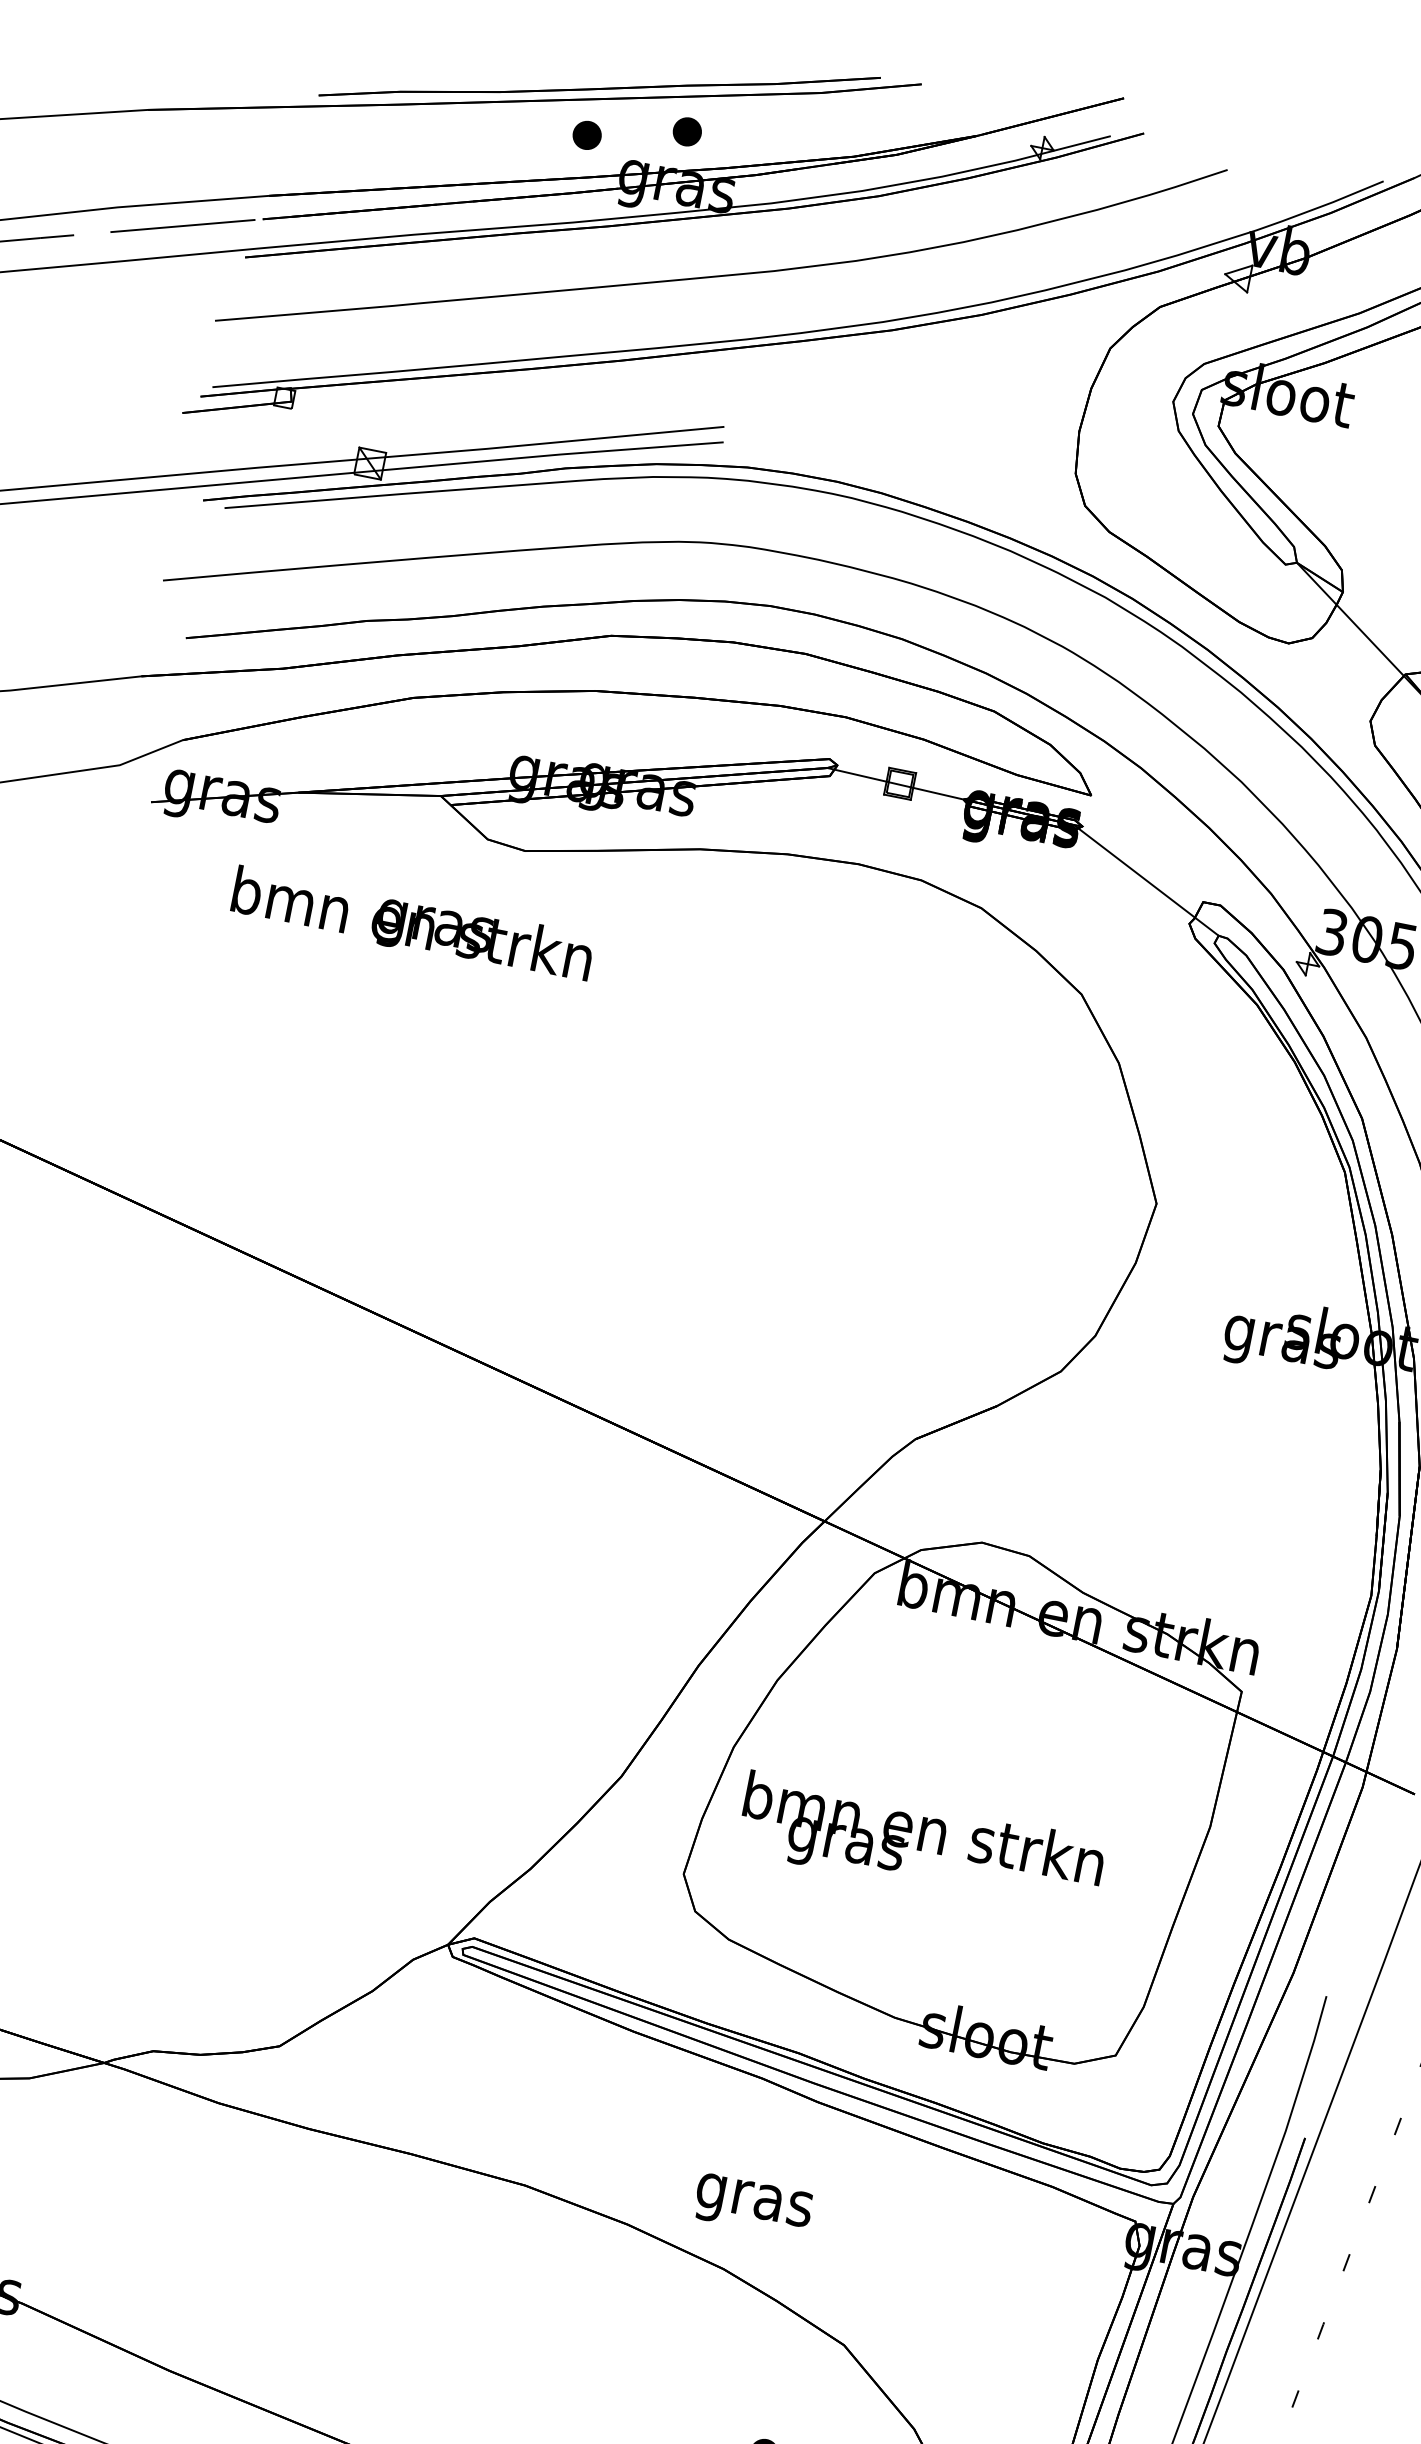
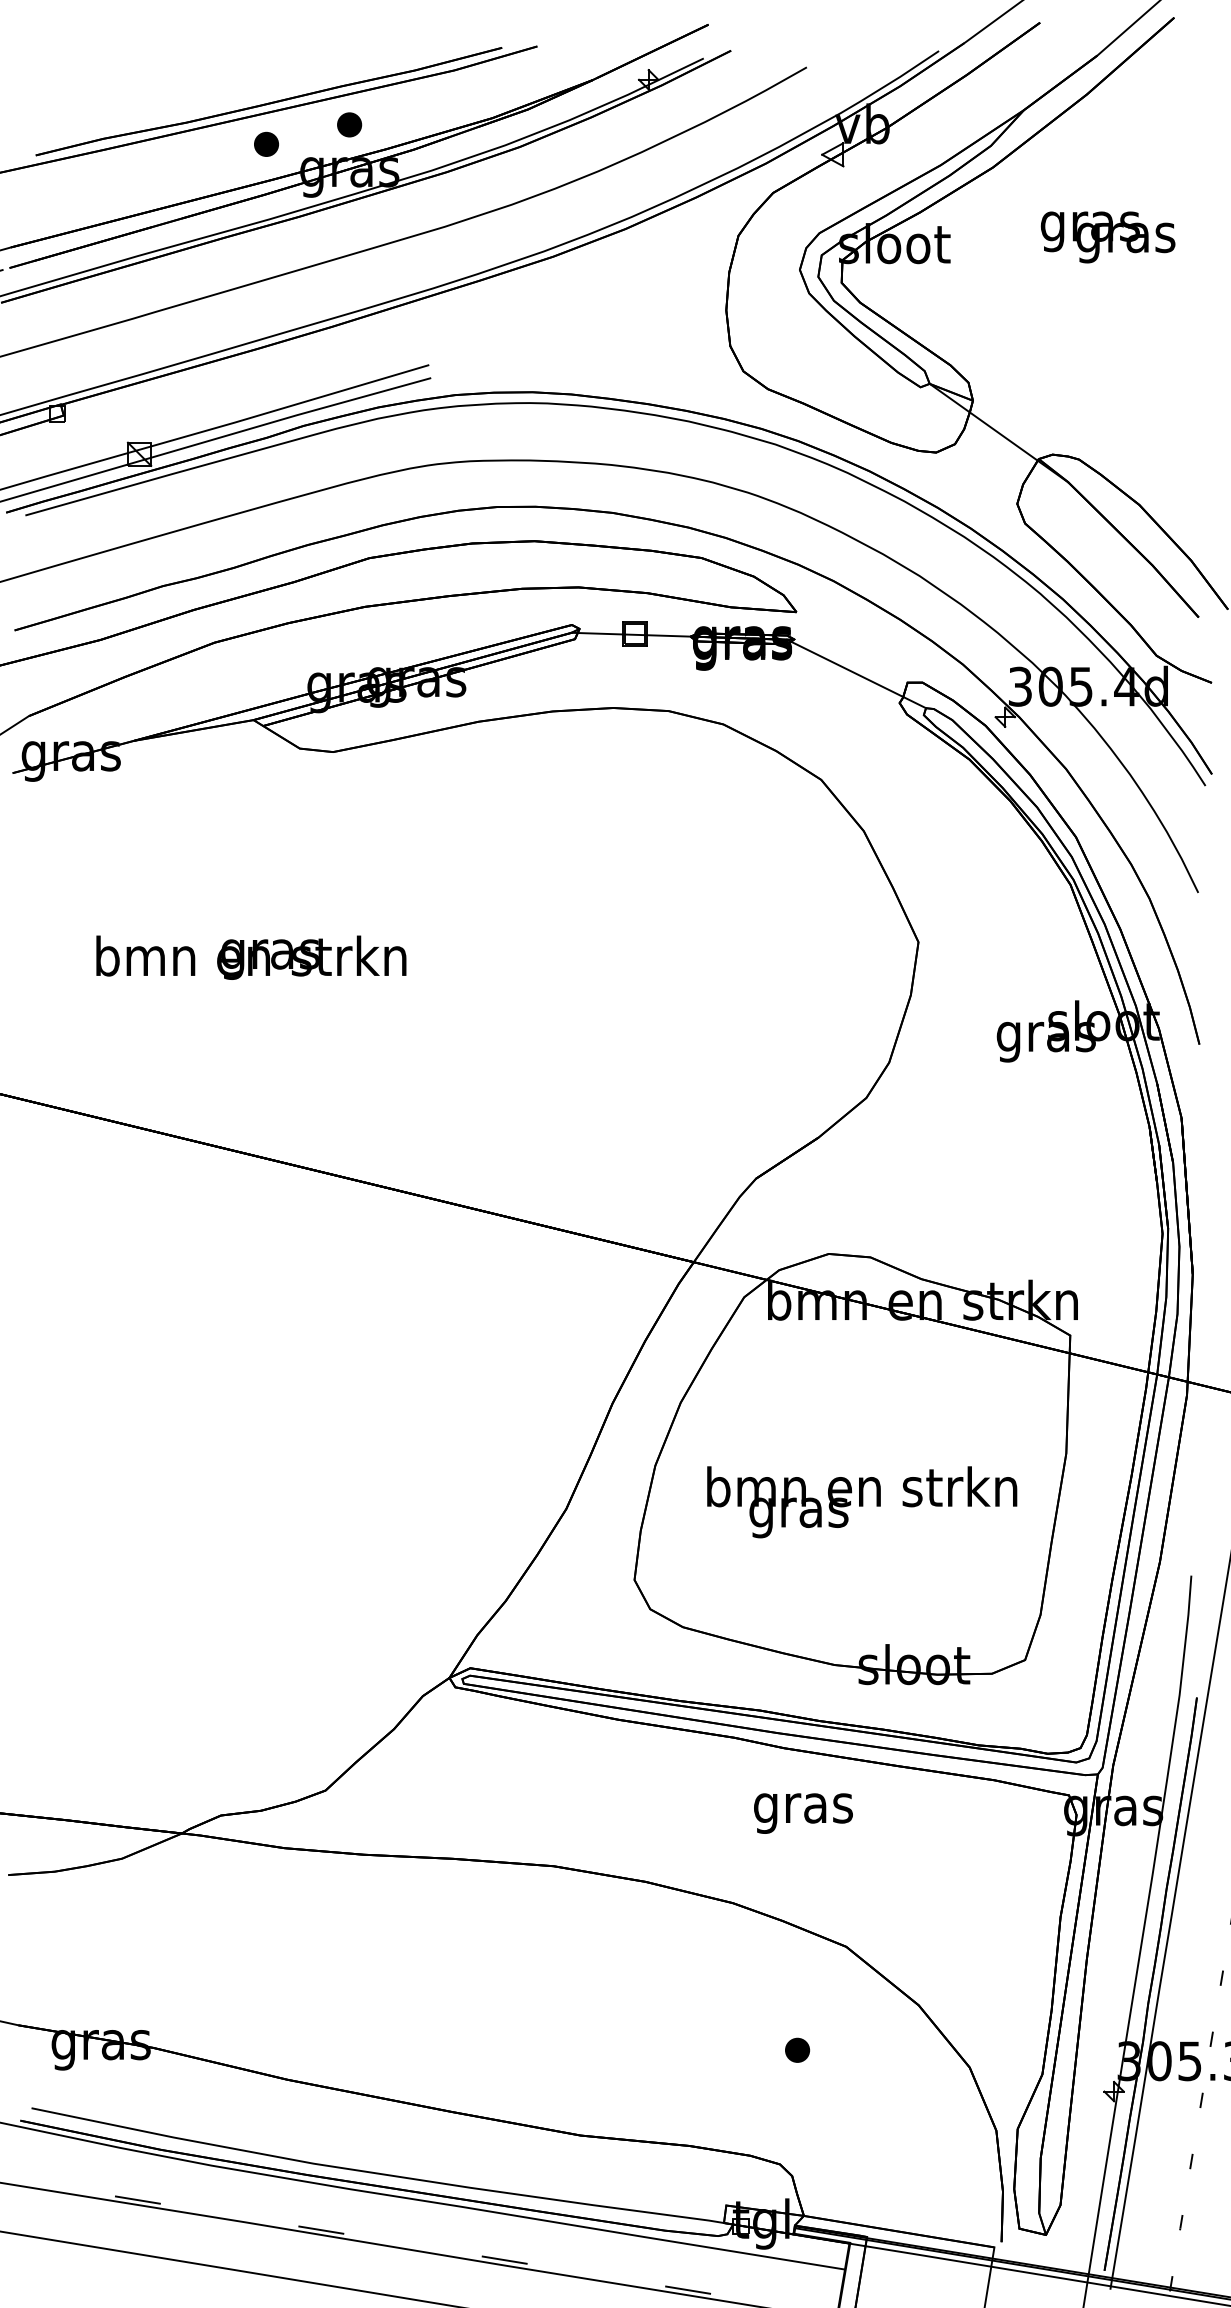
text: (412, 925) -> (251, 957), moved
text: (921, 1846) -> (862, 1502), moved
text: (753, 2205) -> (803, 1813), moved

